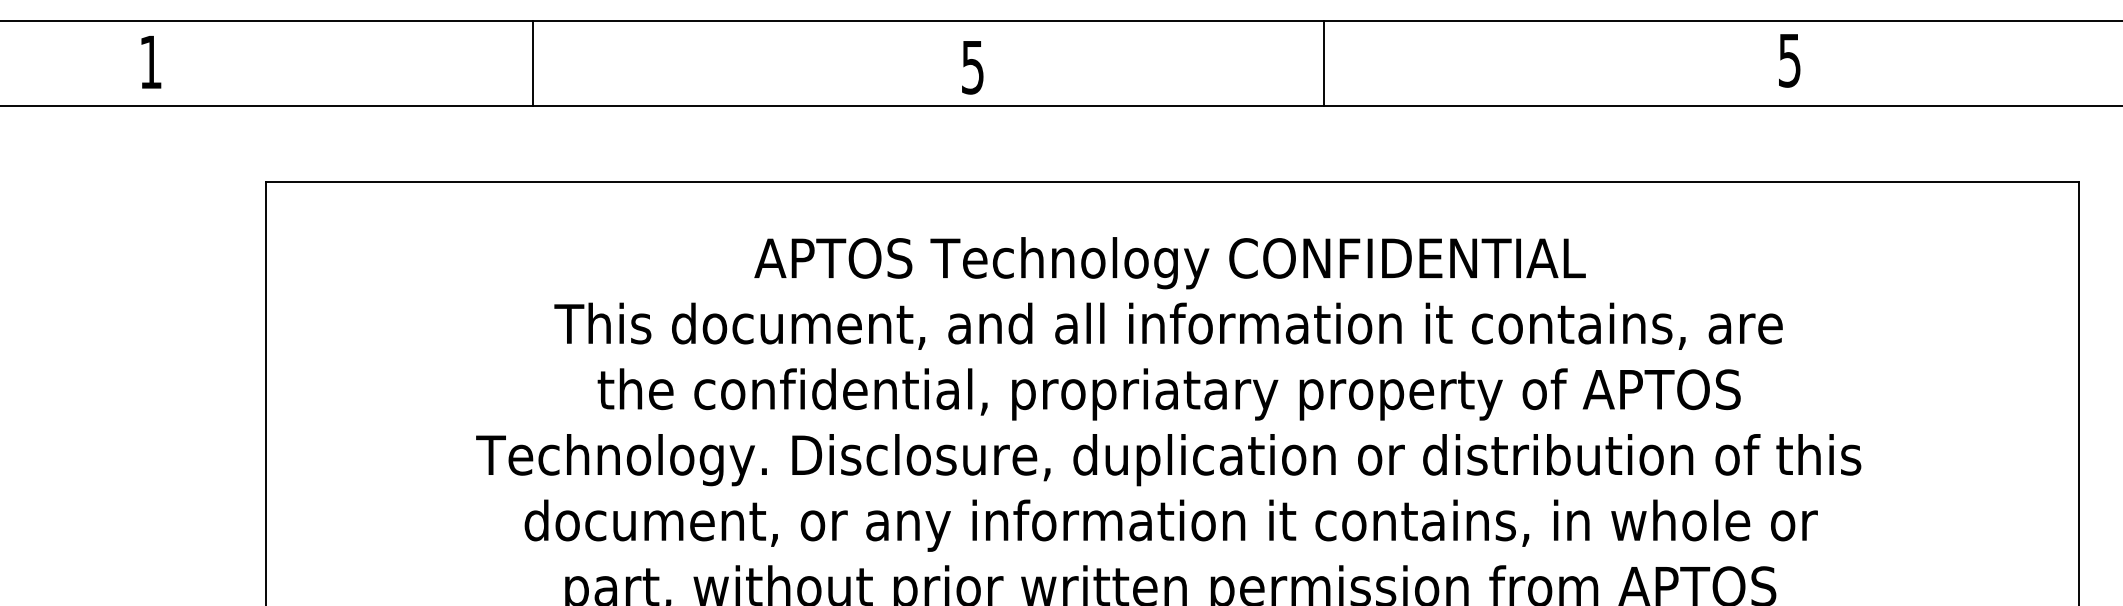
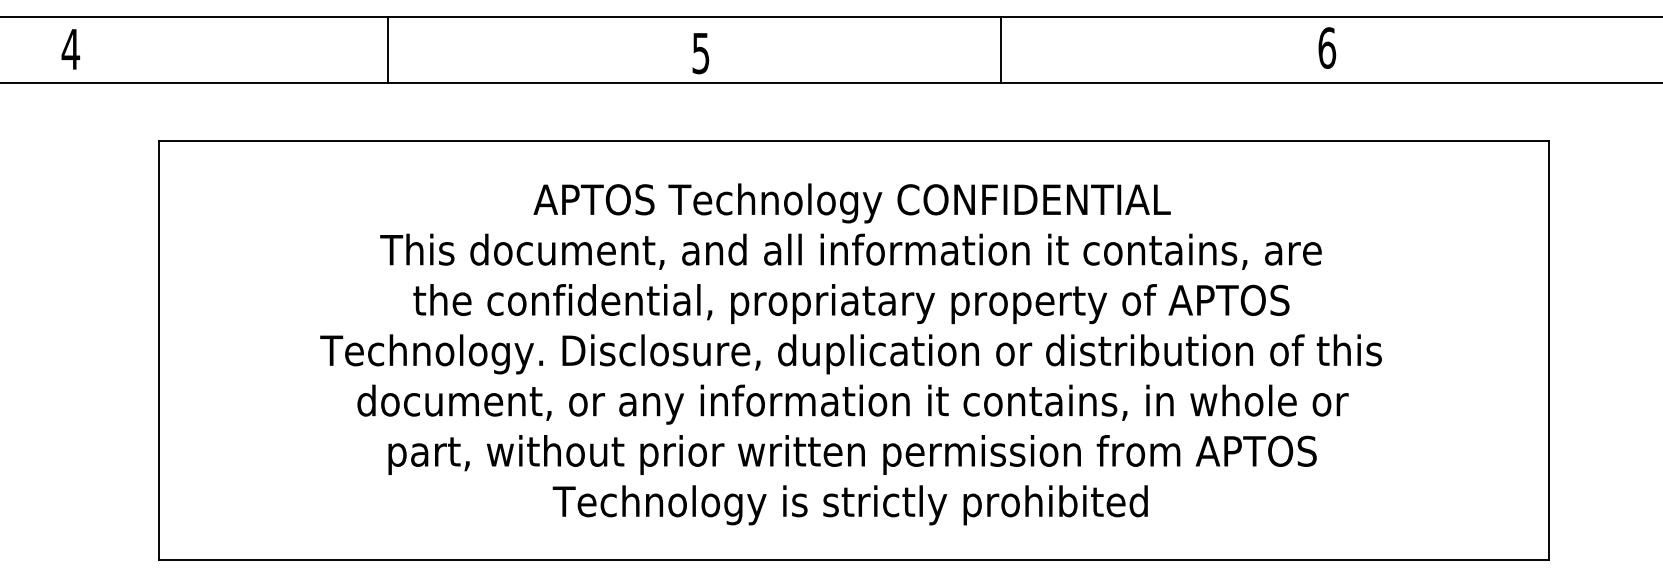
text: (1790, 59) -> (1327, 47), 5 -> 6
text: (150, 62) -> (70, 49), 1 -> 4
line: (532, 62) -> (388, 49), moved
line: (1324, 62) -> (1001, 49), moved

